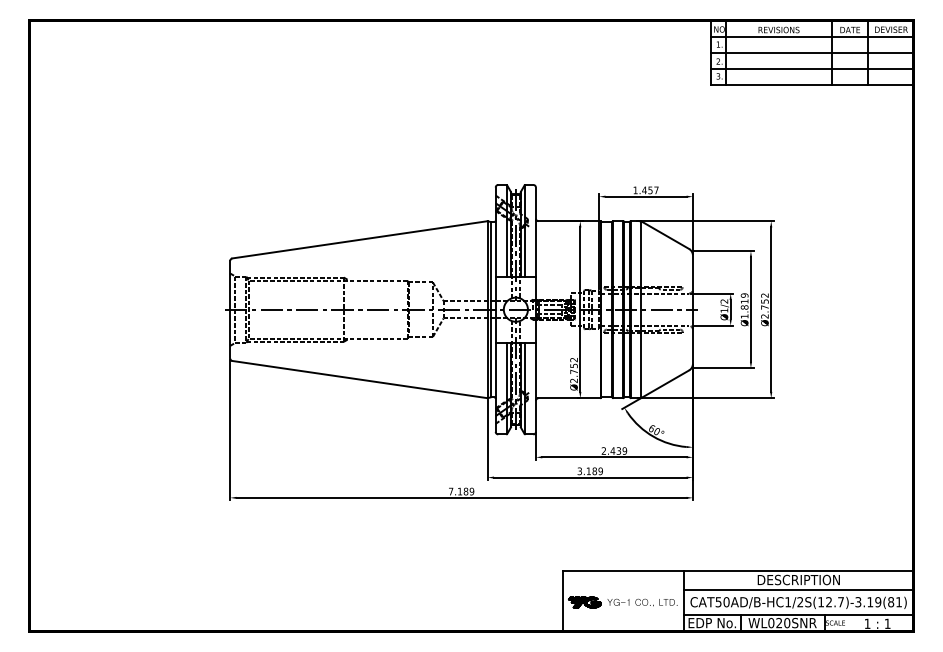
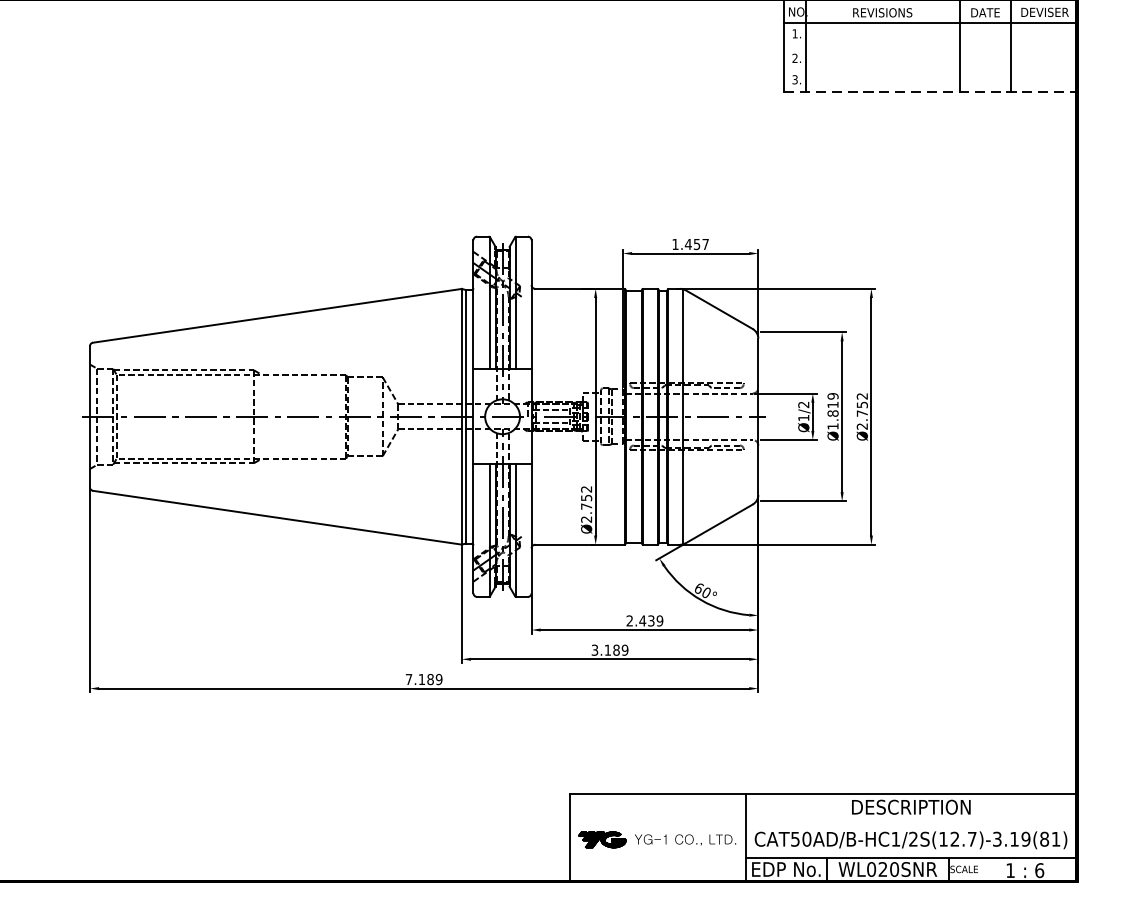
line: (811, 53) -> (929, 46), removed
line: (811, 69) -> (929, 69), removed
line: (812, 84) -> (931, 91), solid -> dashed
line: (798, 589) -> (910, 820), removed
text: (887, 623) -> (1039, 870), 1 -> 6

